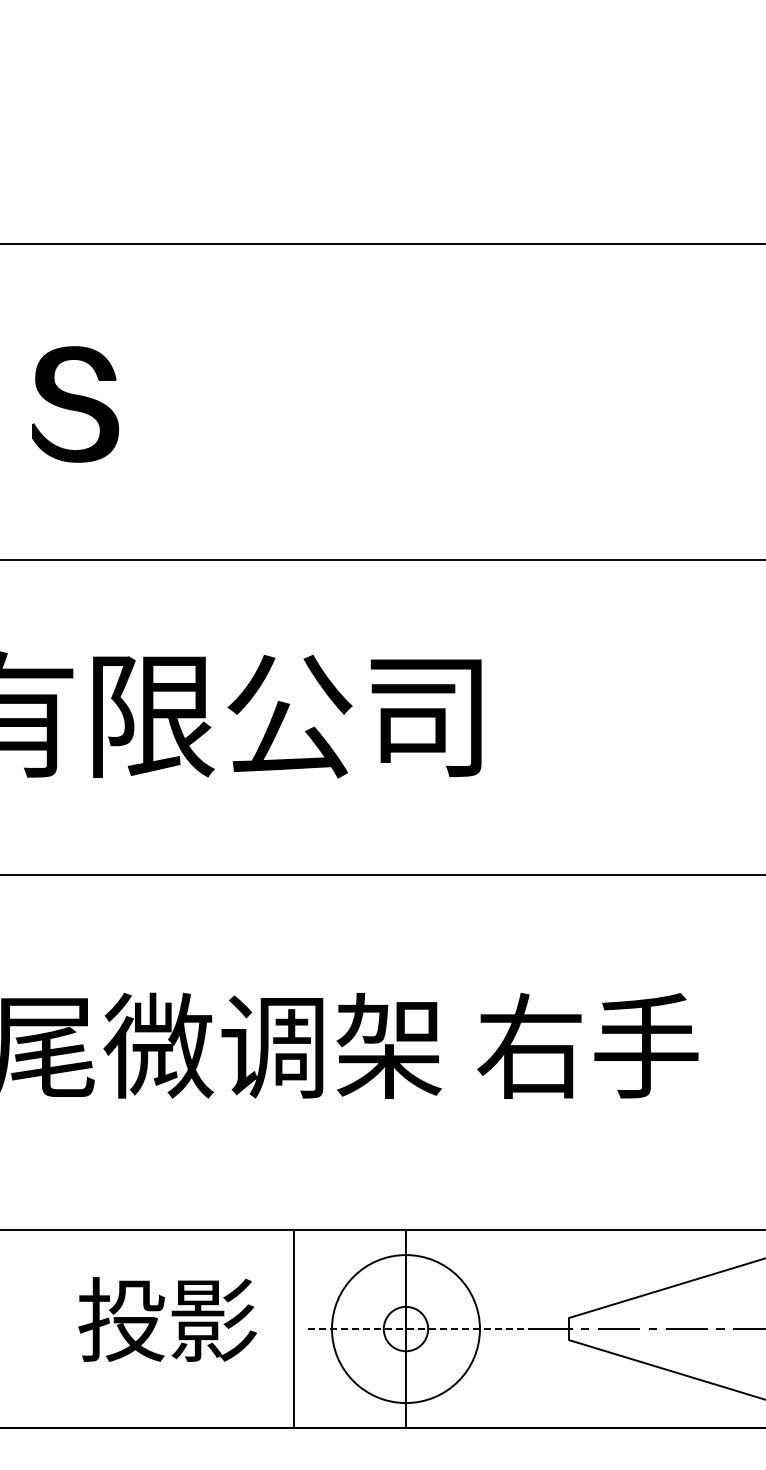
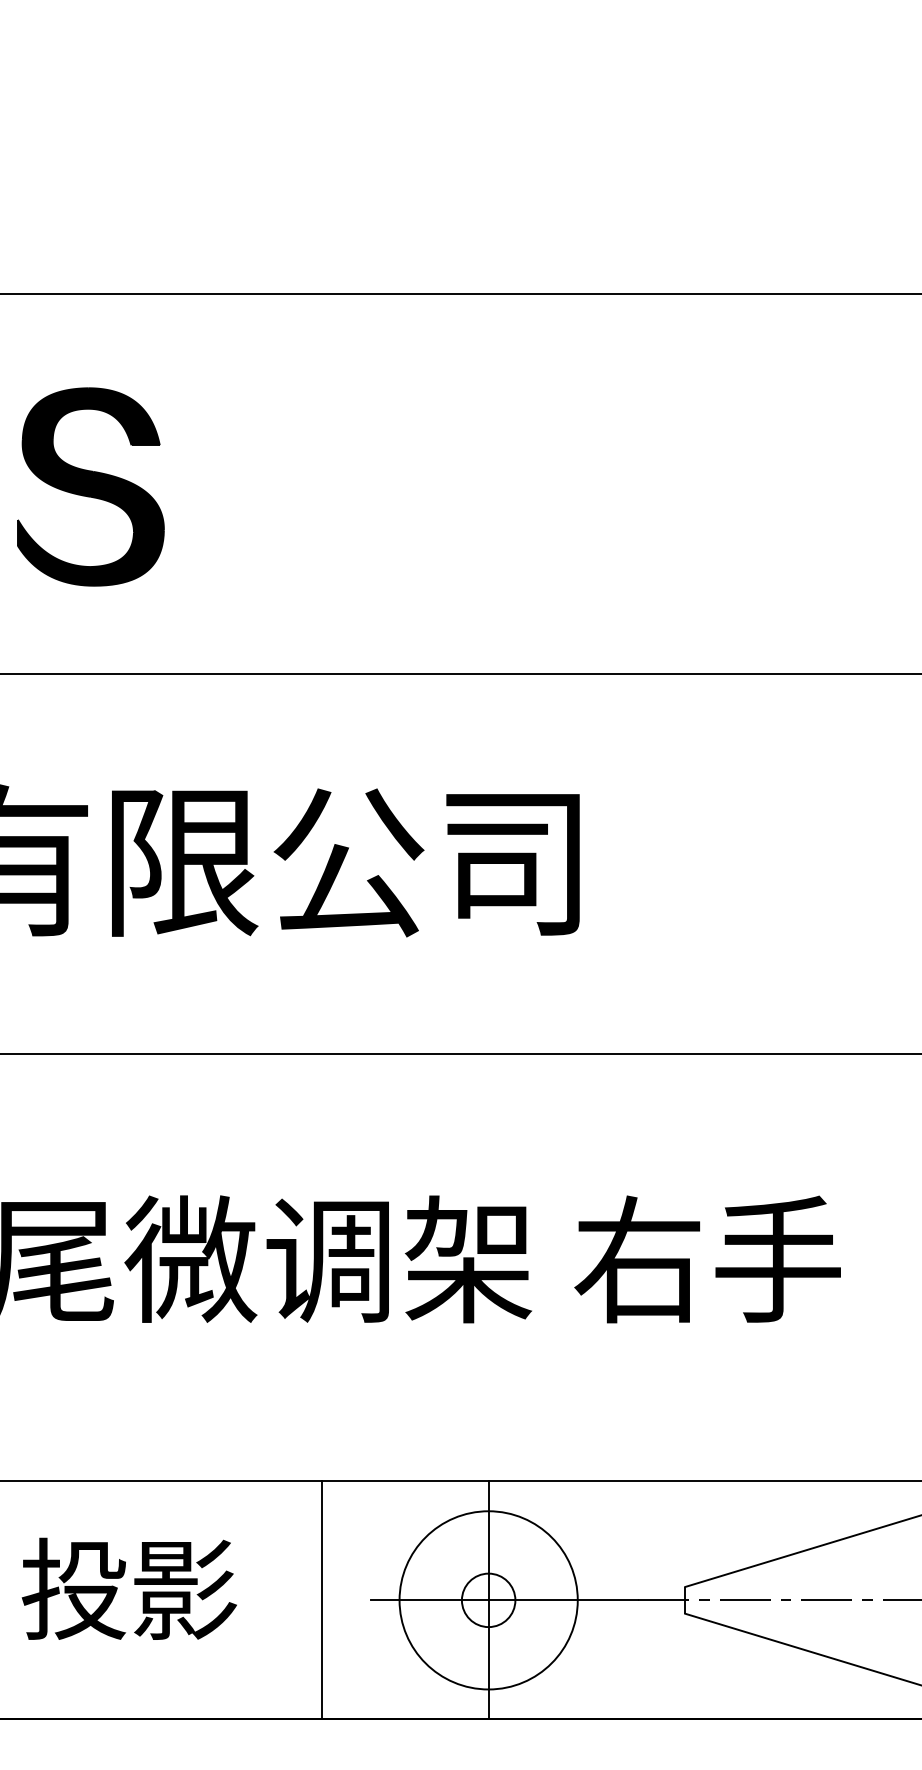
part: (75, 404) -> (90, 487), size x1.43
text: (167, 1319) -> (129, 1588), moved
line: (294, 1328) -> (321, 1599), moved
line: (419, 1329) -> (504, 1600), dashed -> solid

